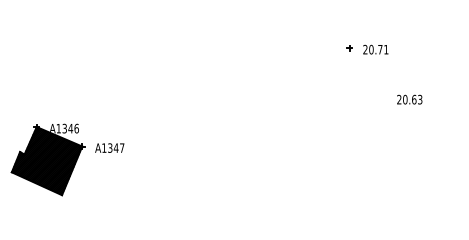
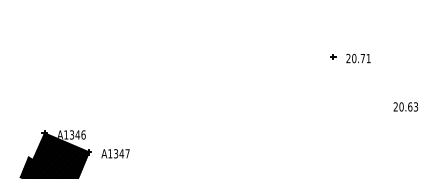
part: (367, 49) -> (350, 58), moved

